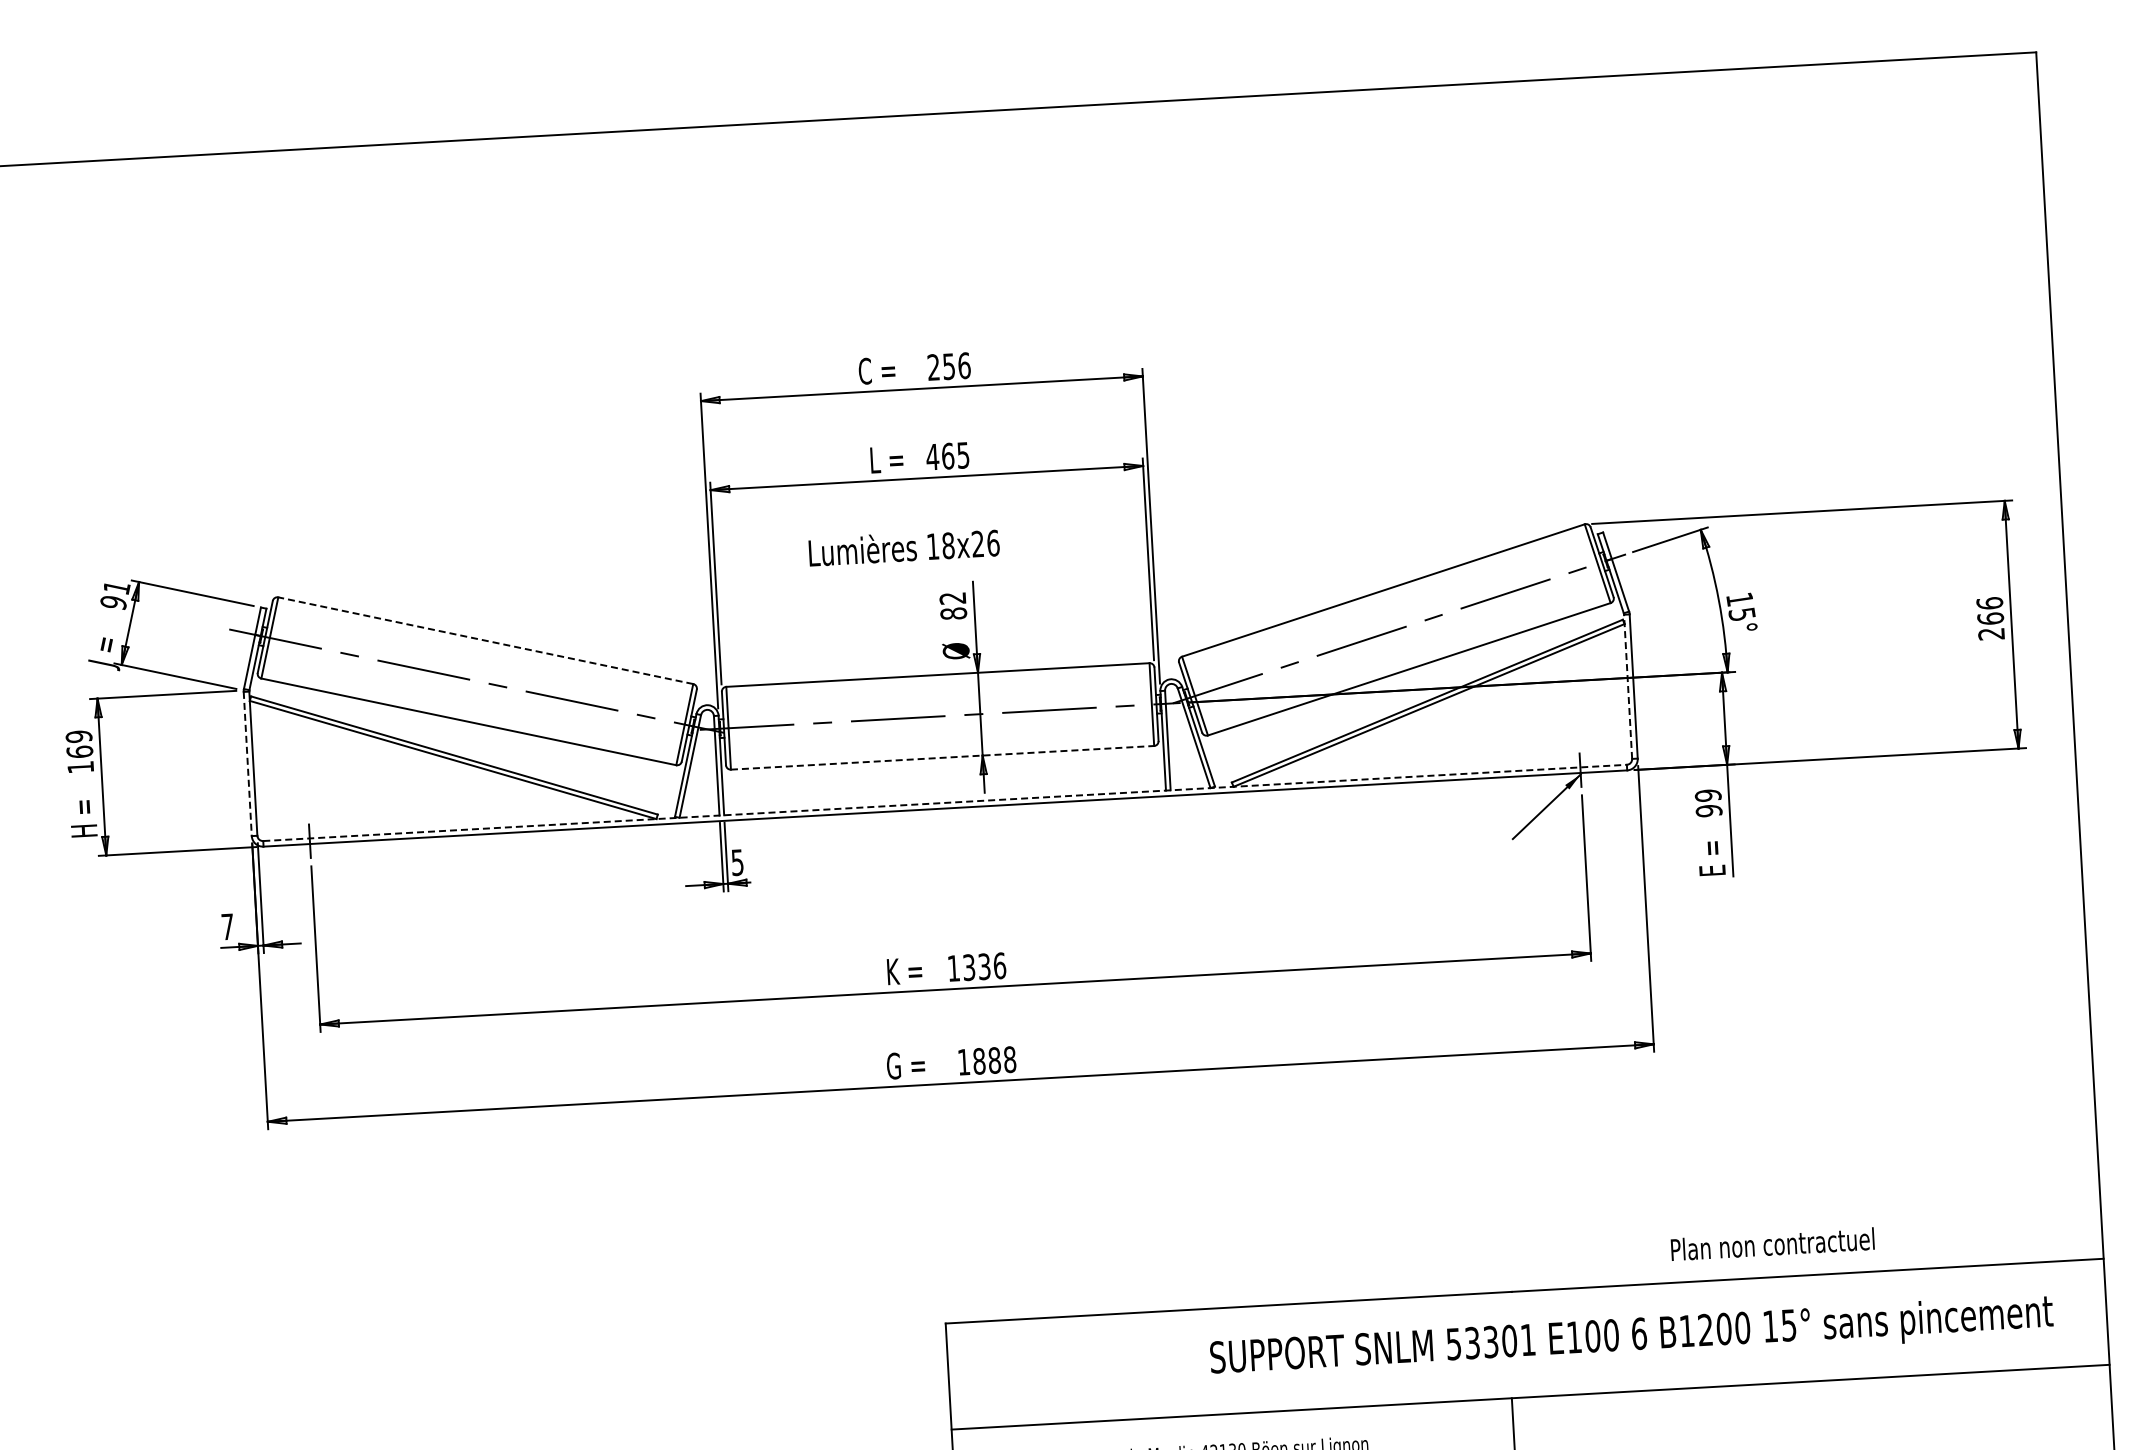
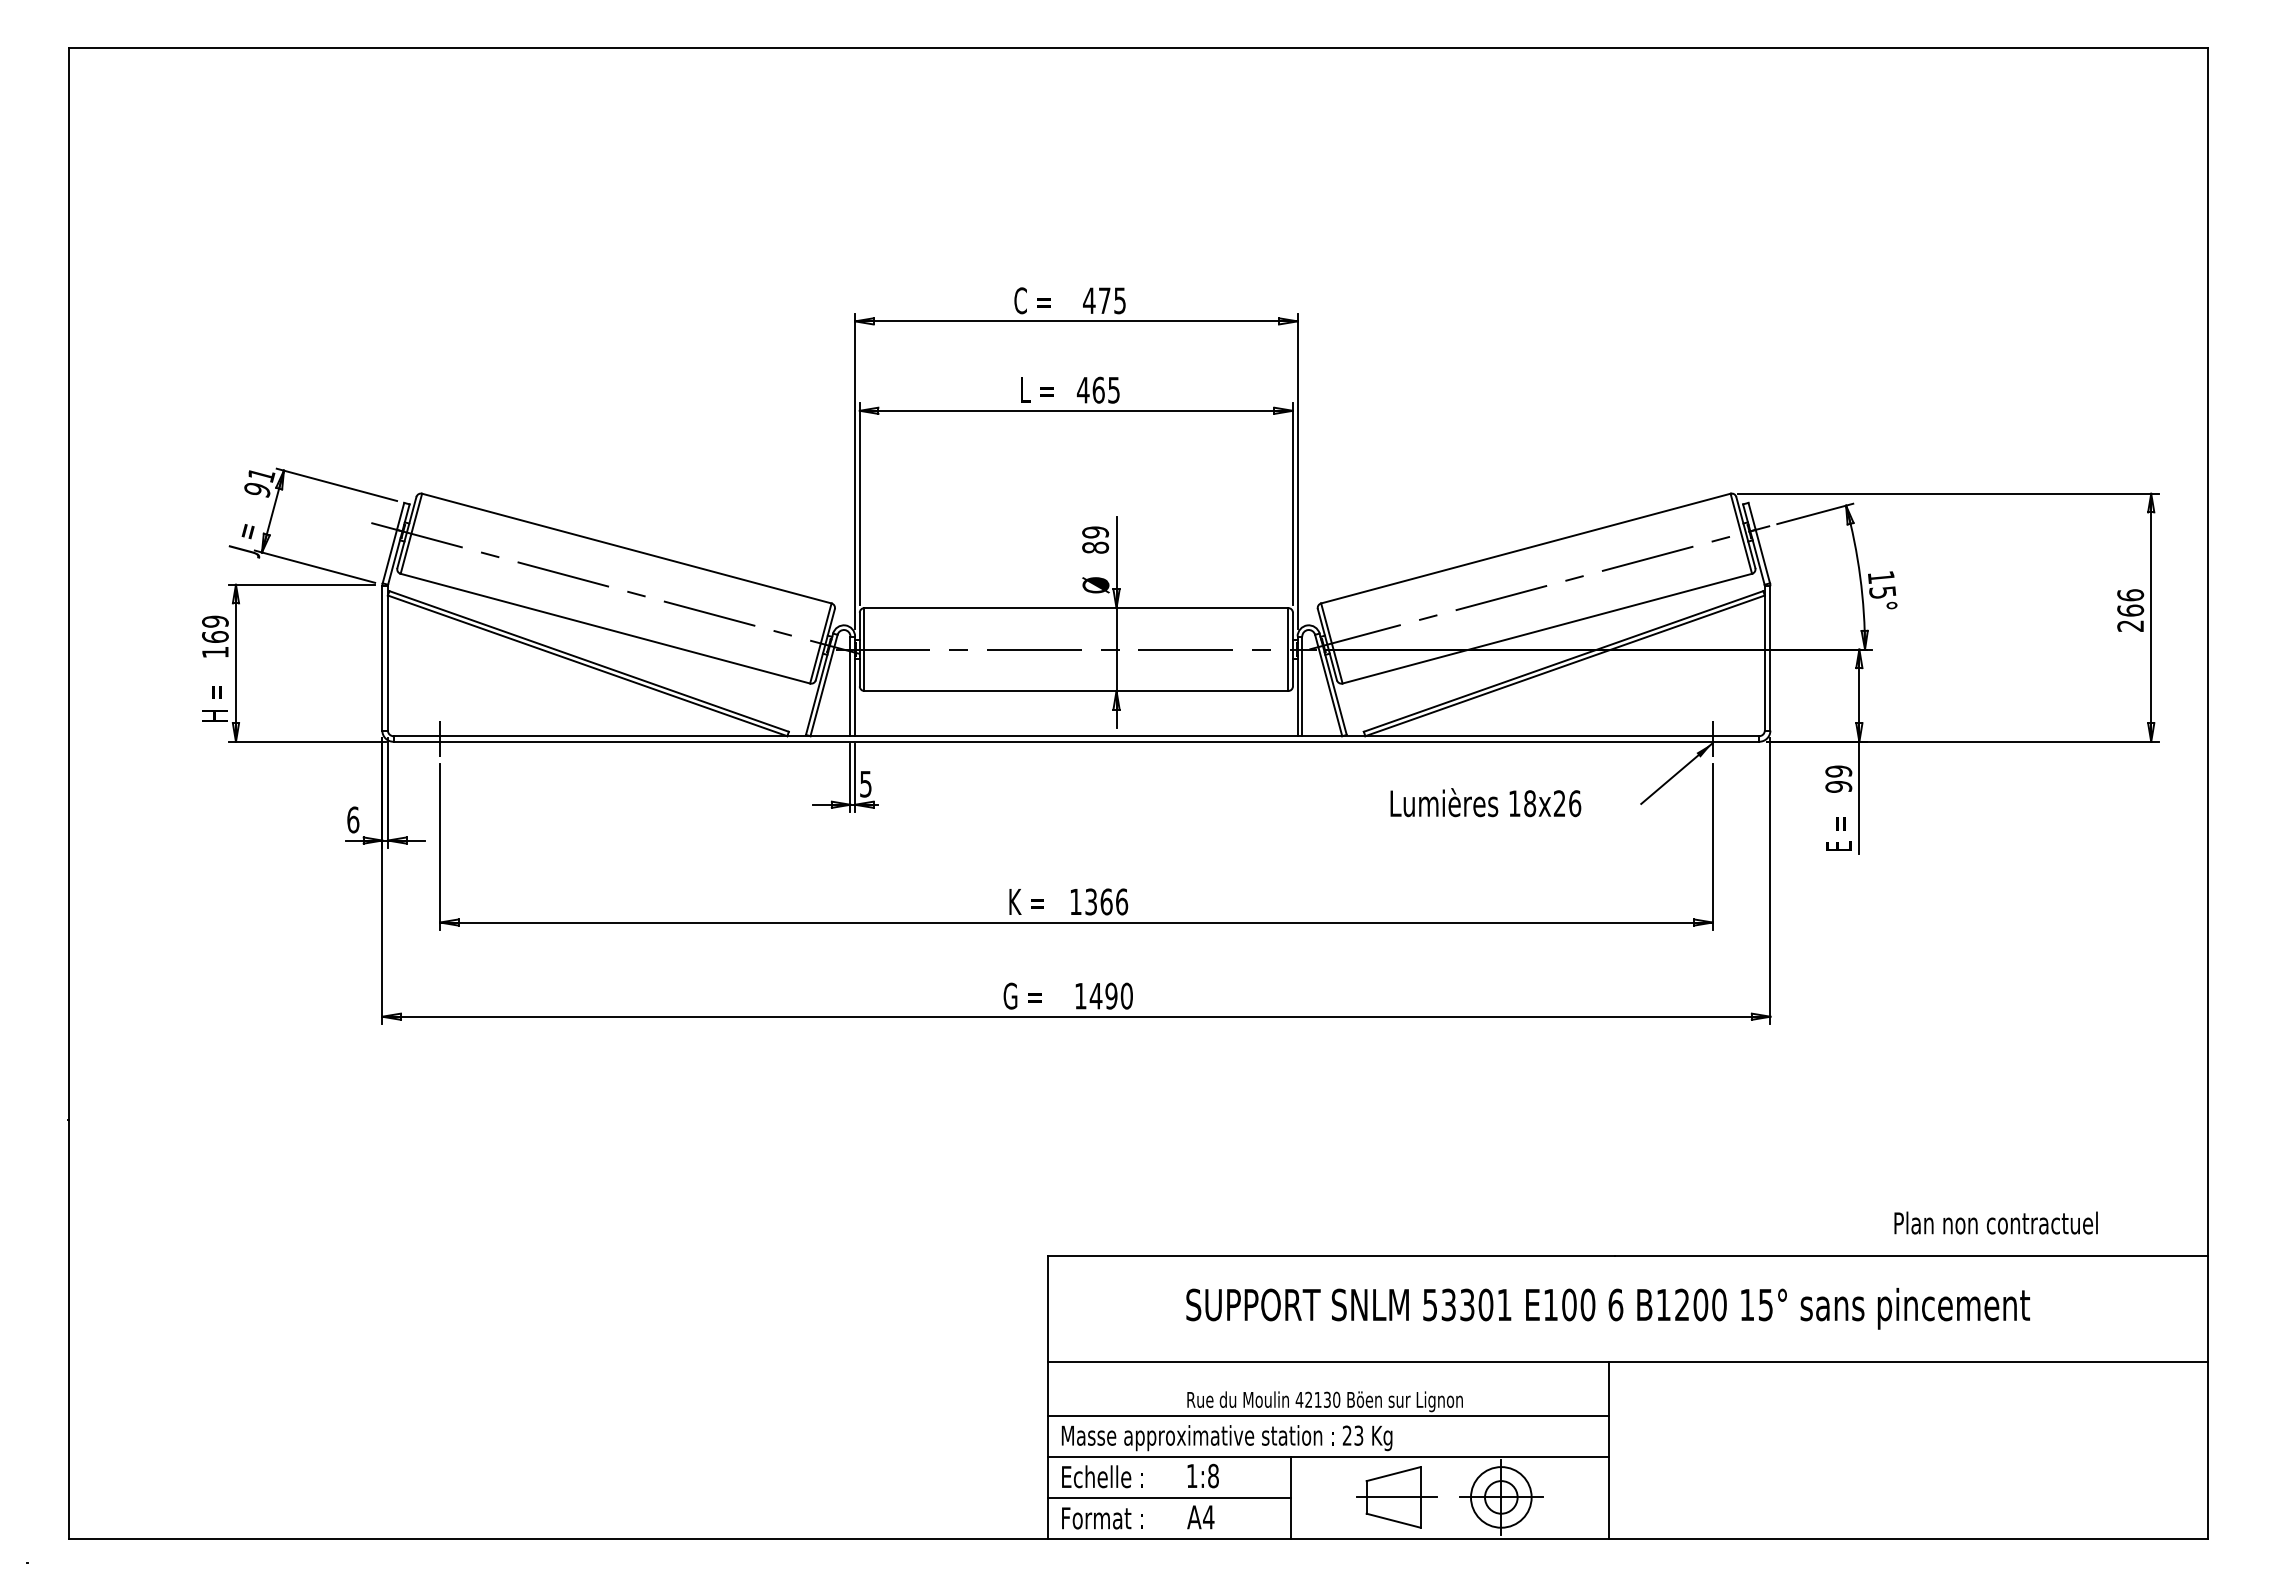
text: (948, 366) -> (1104, 300), 256 -> 475
text: (903, 547) -> (1485, 802), moved
text: (952, 598) -> (1095, 532), 82 -> 89
line: (485, 640) -> (626, 548), dashed -> solid
line: (1627, 685) -> (1764, 657), dashed -> solid
line: (942, 758) -> (1076, 691), dashed -> solid
line: (247, 764) -> (382, 658), dashed -> solid
line: (945, 803) -> (1076, 736), dashed -> solid
text: (227, 926) -> (353, 819), 7 -> 6
text: (984, 966) -> (1106, 901), 1336 -> 1366
text: (993, 1059) -> (1110, 995), 1888 -> 1490
text: (1772, 1243) -> (1995, 1222), moved
text: (1631, 1337) -> (1607, 1308), moved

